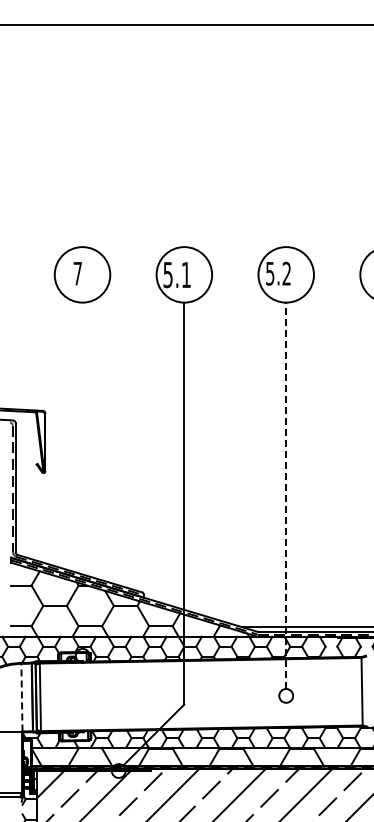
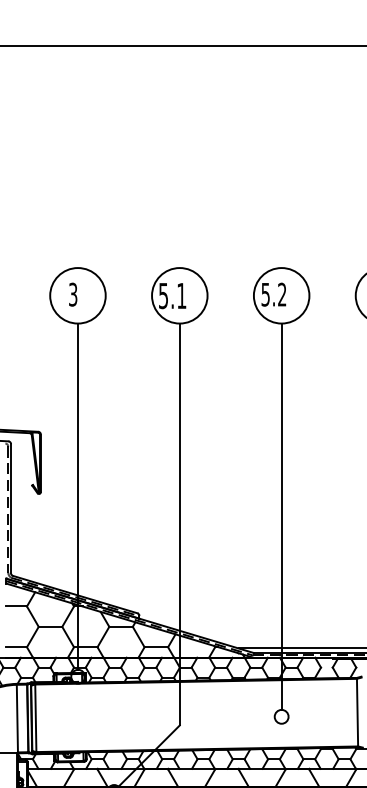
text: (77, 273) -> (72, 294), 7 -> 3
line: (82, 475) -> (77, 496), added
line: (286, 495) -> (281, 516), dashed -> solid
line: (21, 697) -> (16, 718), dashed -> solid

